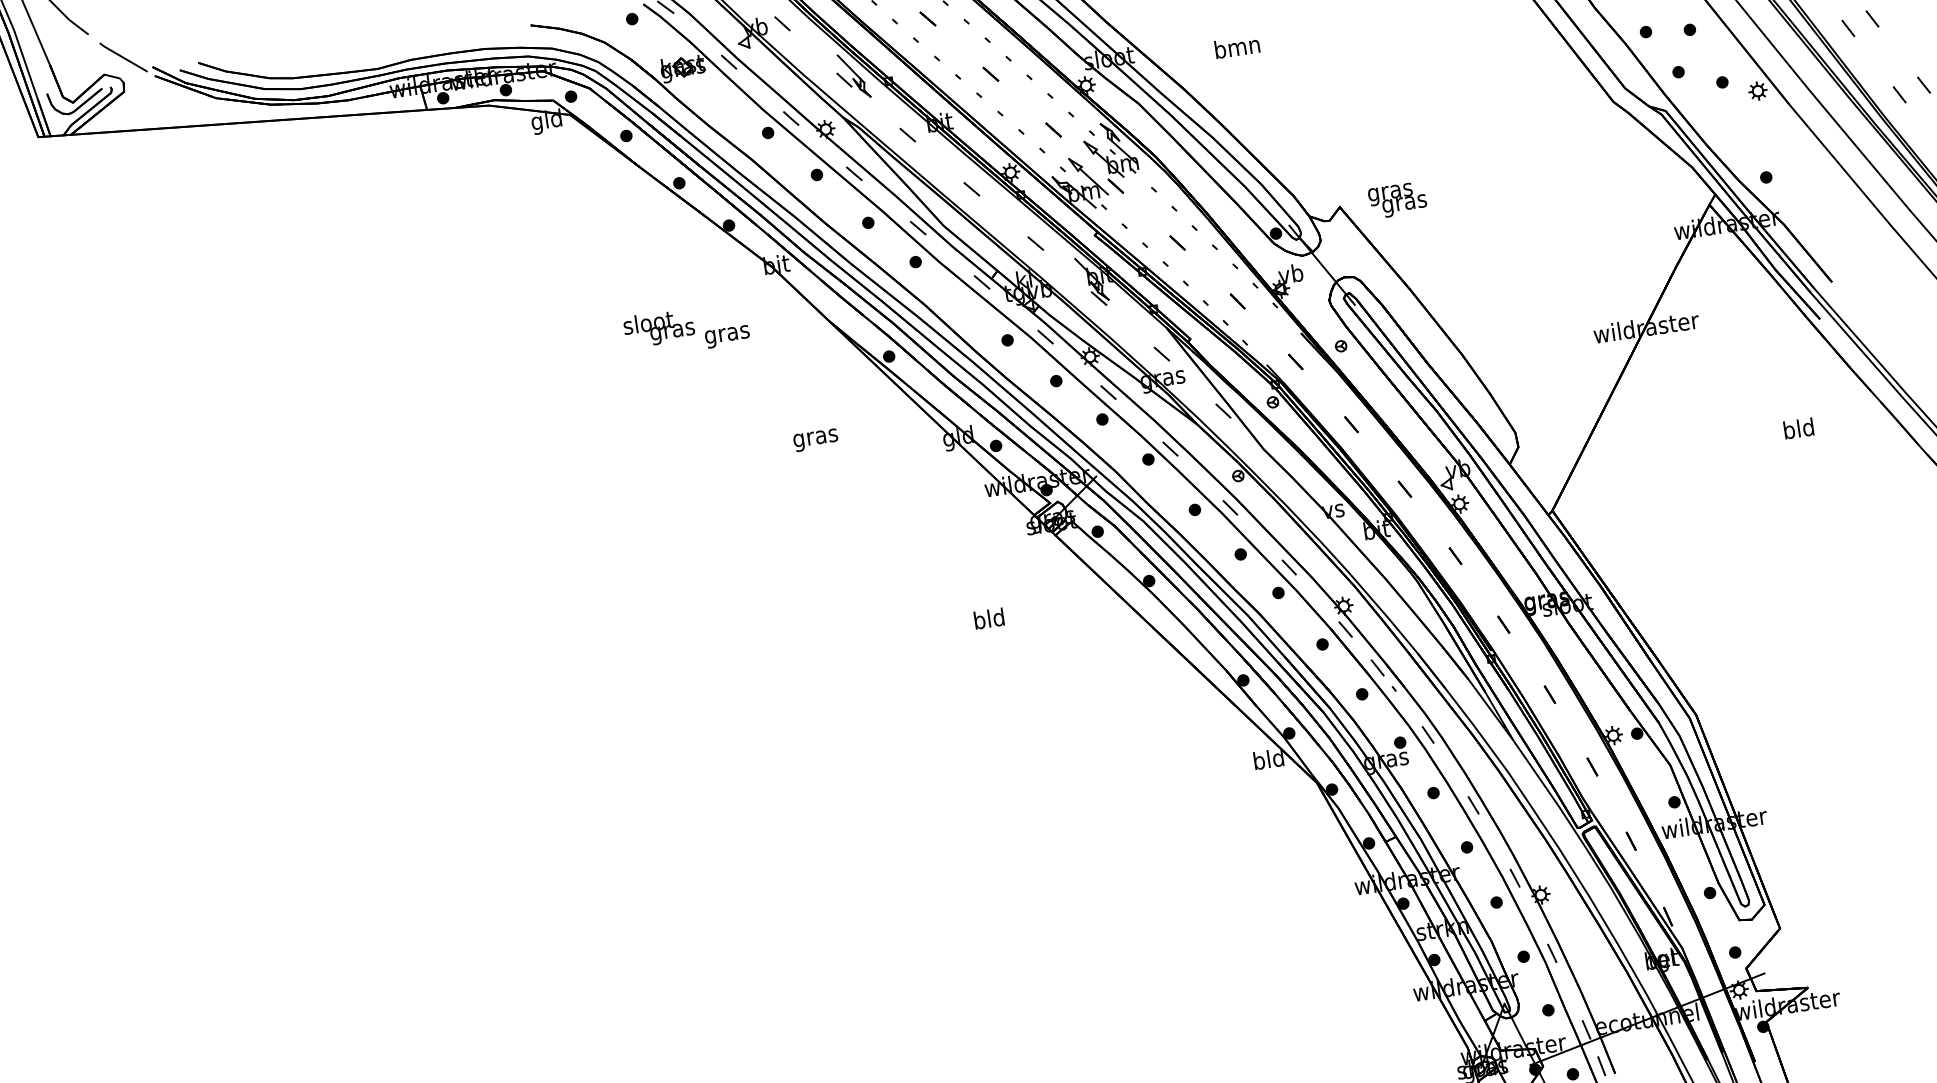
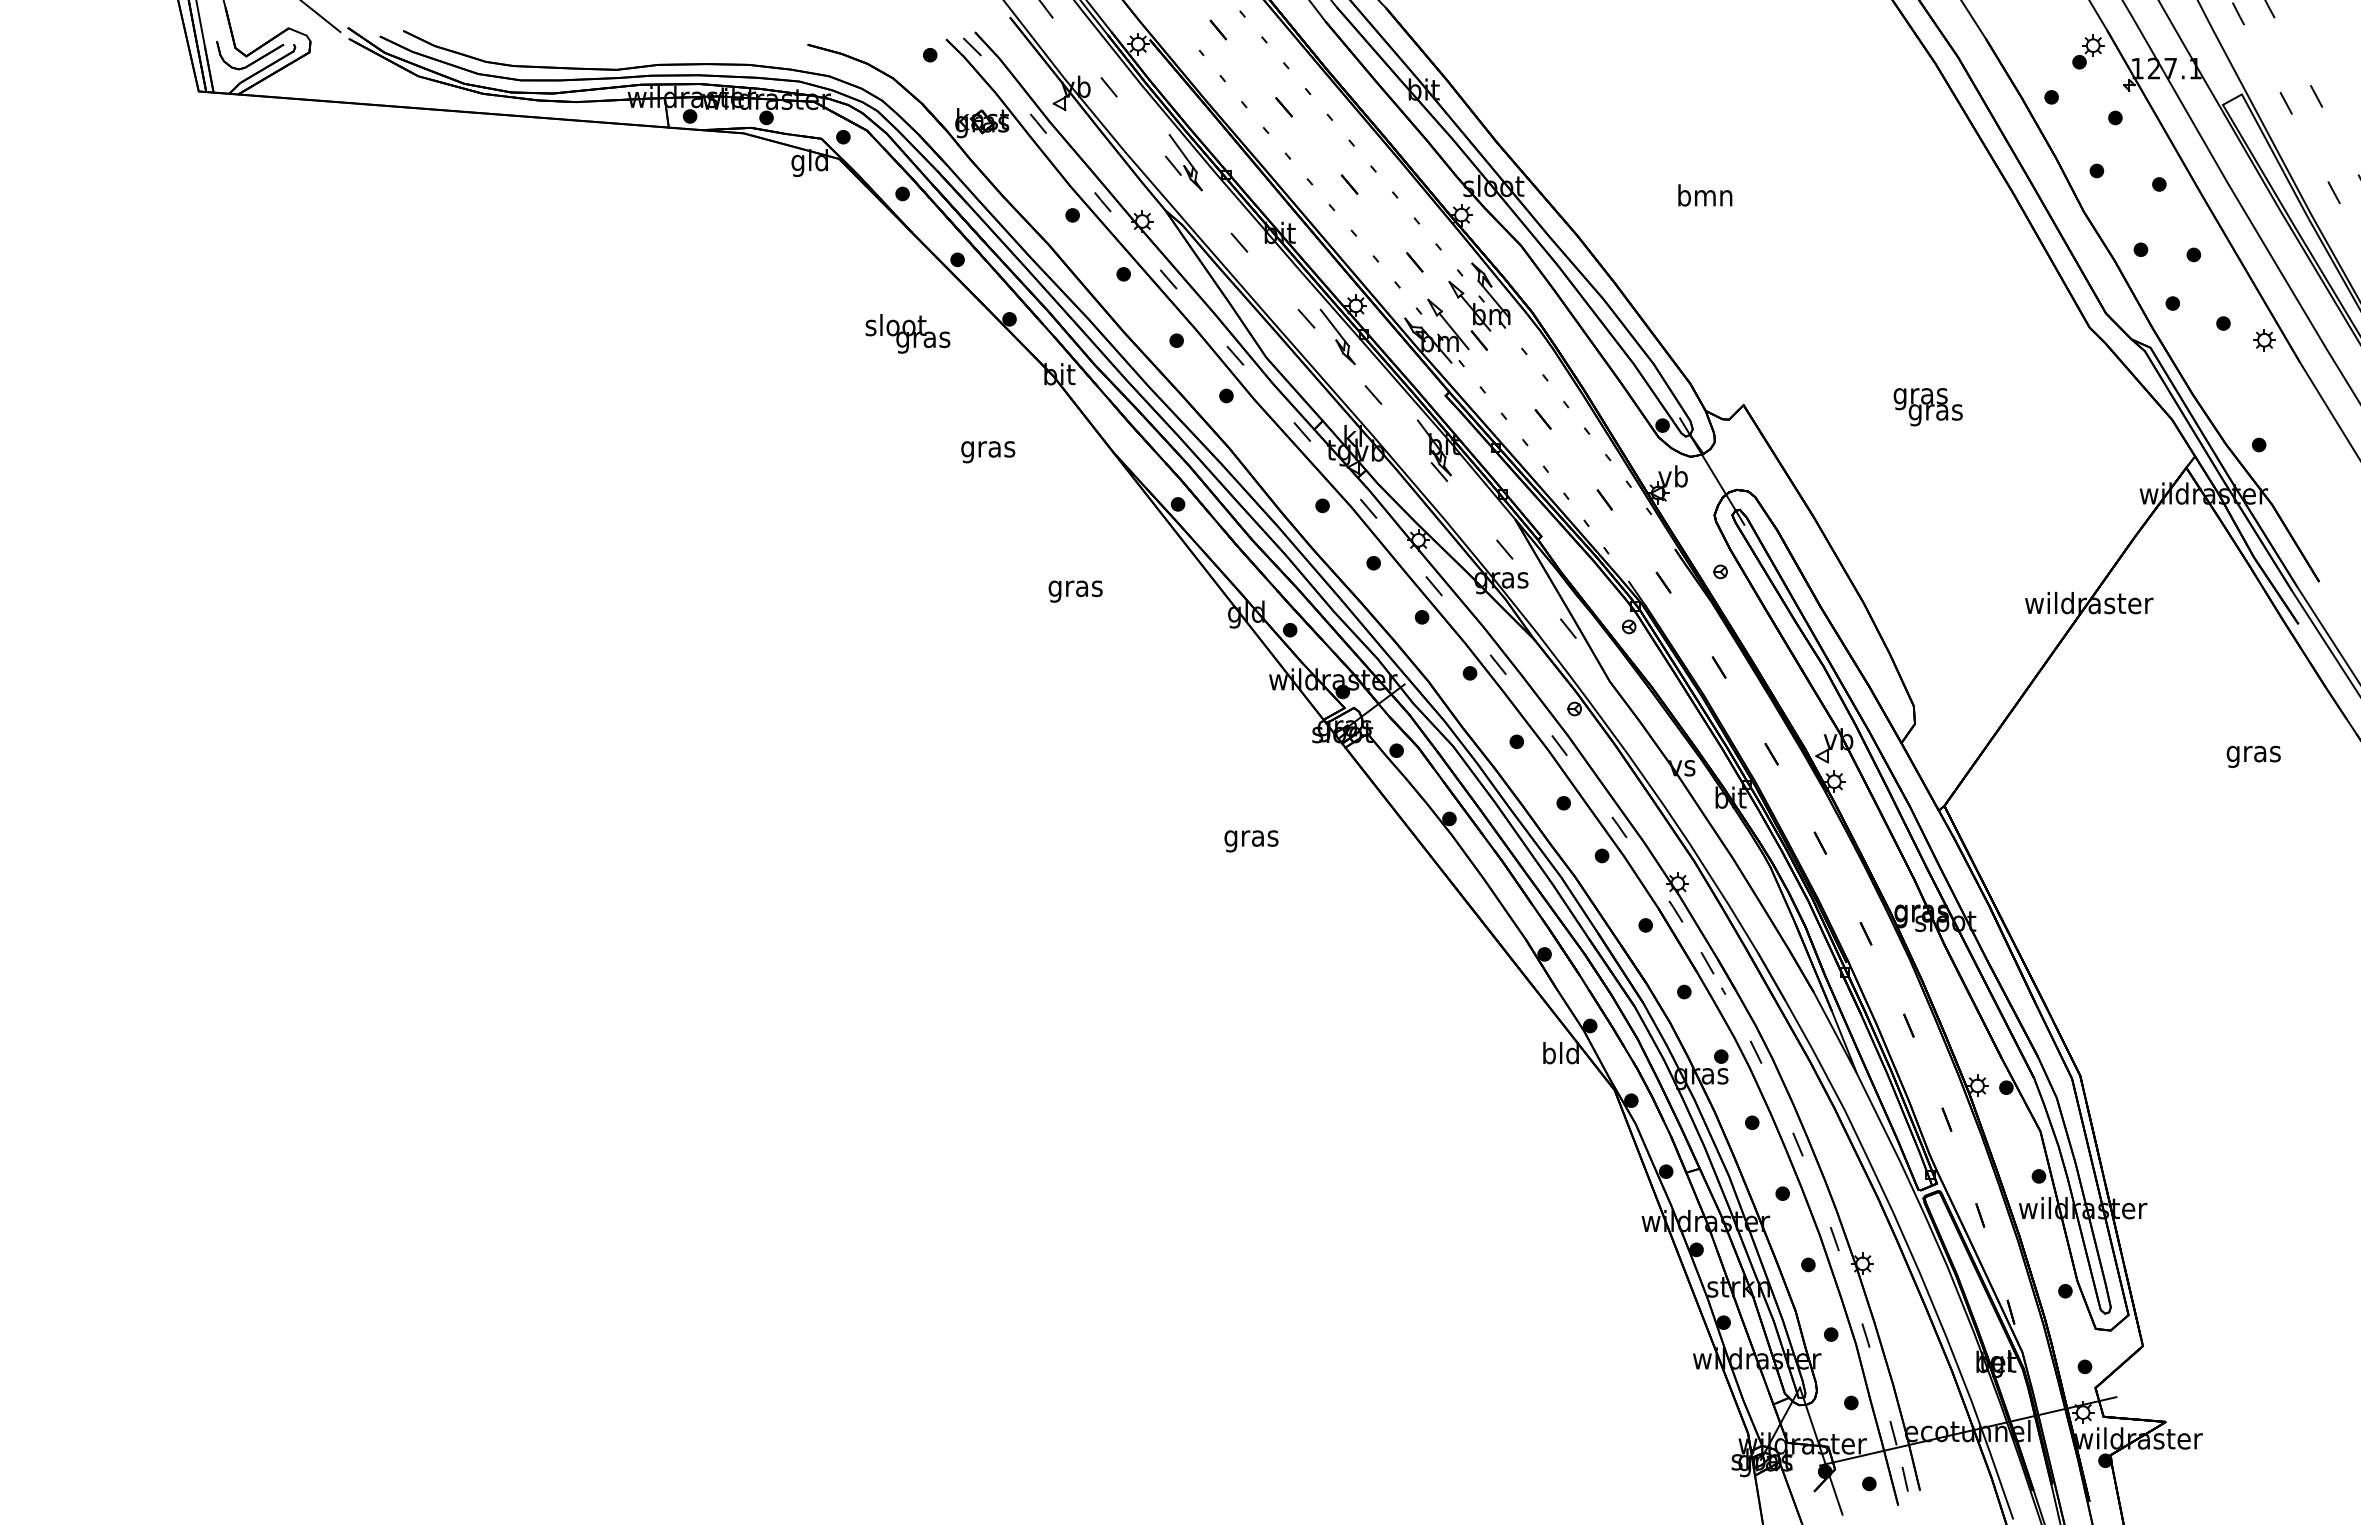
text: (1237, 47) -> (1705, 195), moved
part: (999, 200) -> (1337, 336), added
text: (1397, 200) -> (1927, 407), moved
text: (658, 328) -> (907, 333), moved
text: (1798, 430) -> (2253, 753), bld -> gras
text: (989, 621) -> (1251, 838), bld -> gras

